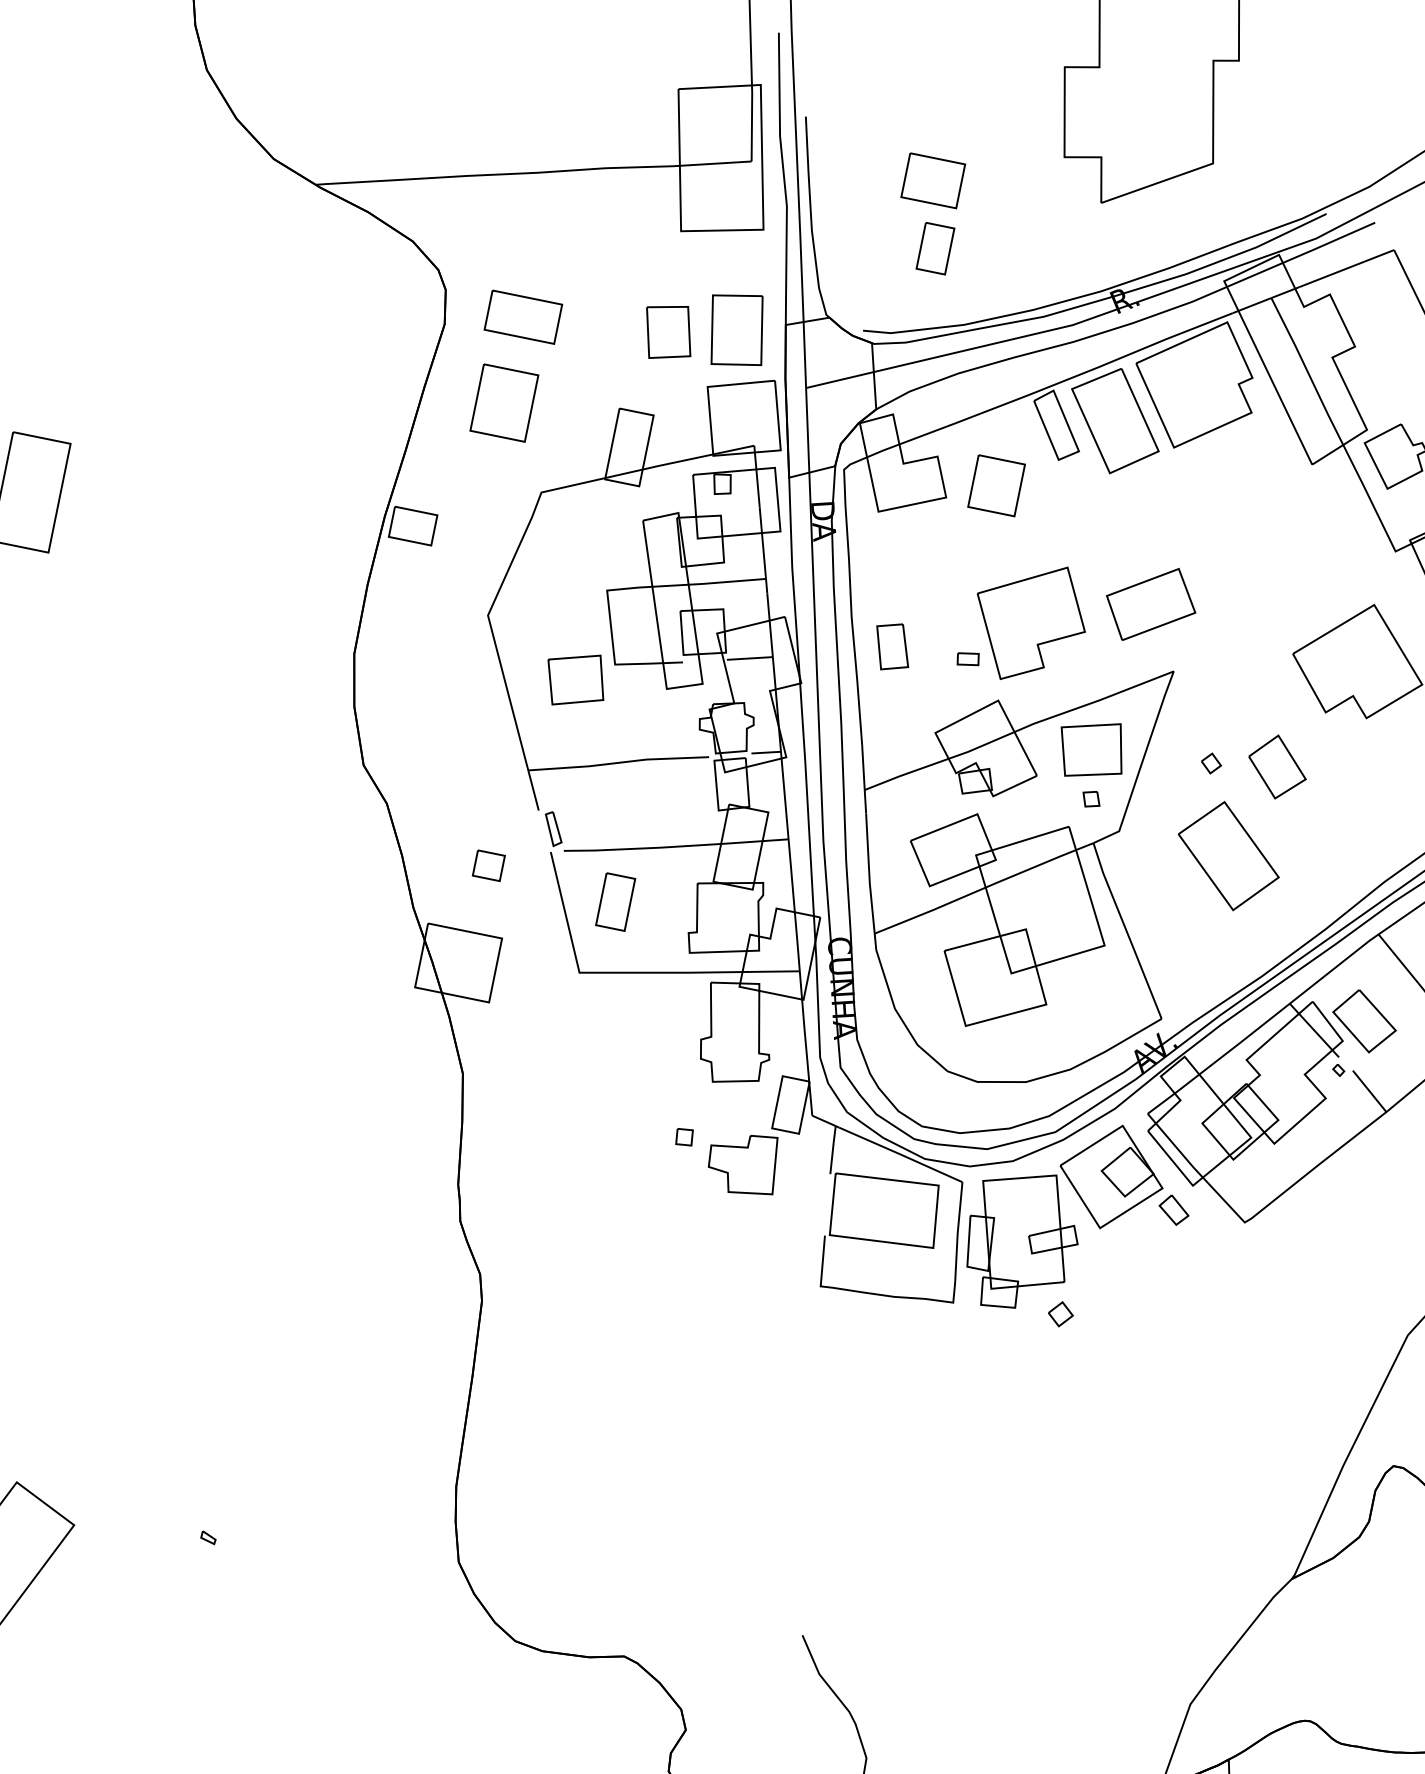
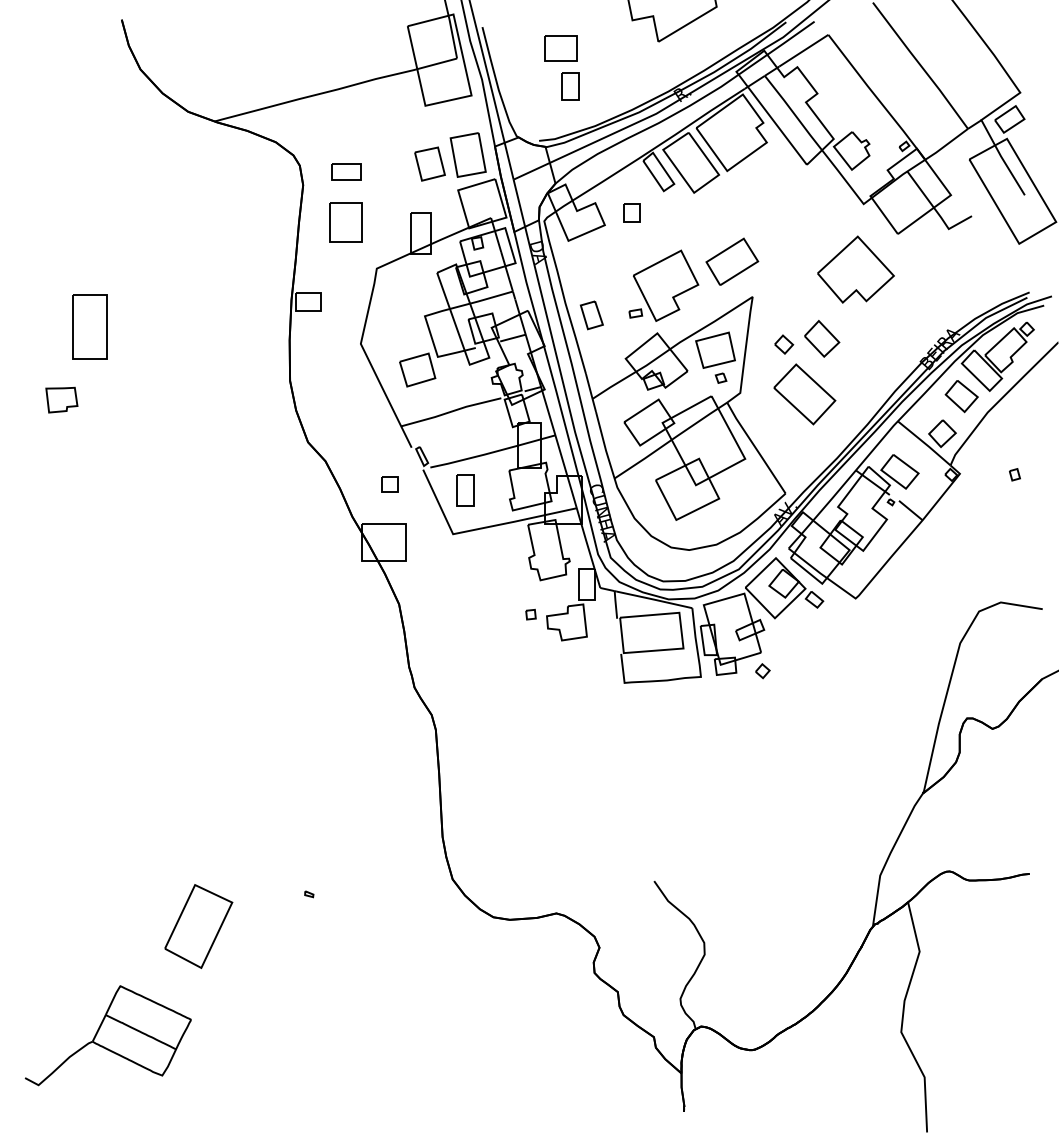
part: (523, 317) -> (346, 172), size x0.7
part: (996, 485) -> (631, 212), size x0.6
part: (1211, 762) -> (784, 343), size x1.6

